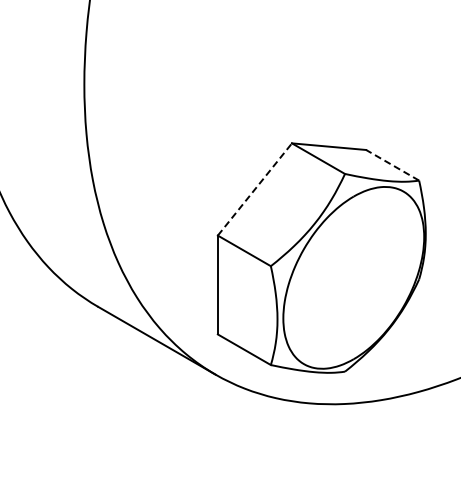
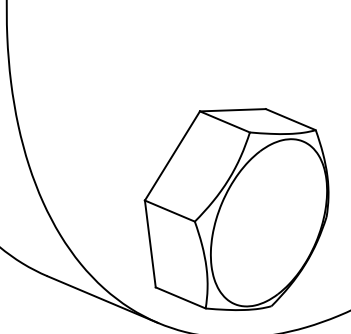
line: (392, 165) -> (290, 119), dashed -> solid
line: (255, 189) -> (172, 155), dashed -> solid

